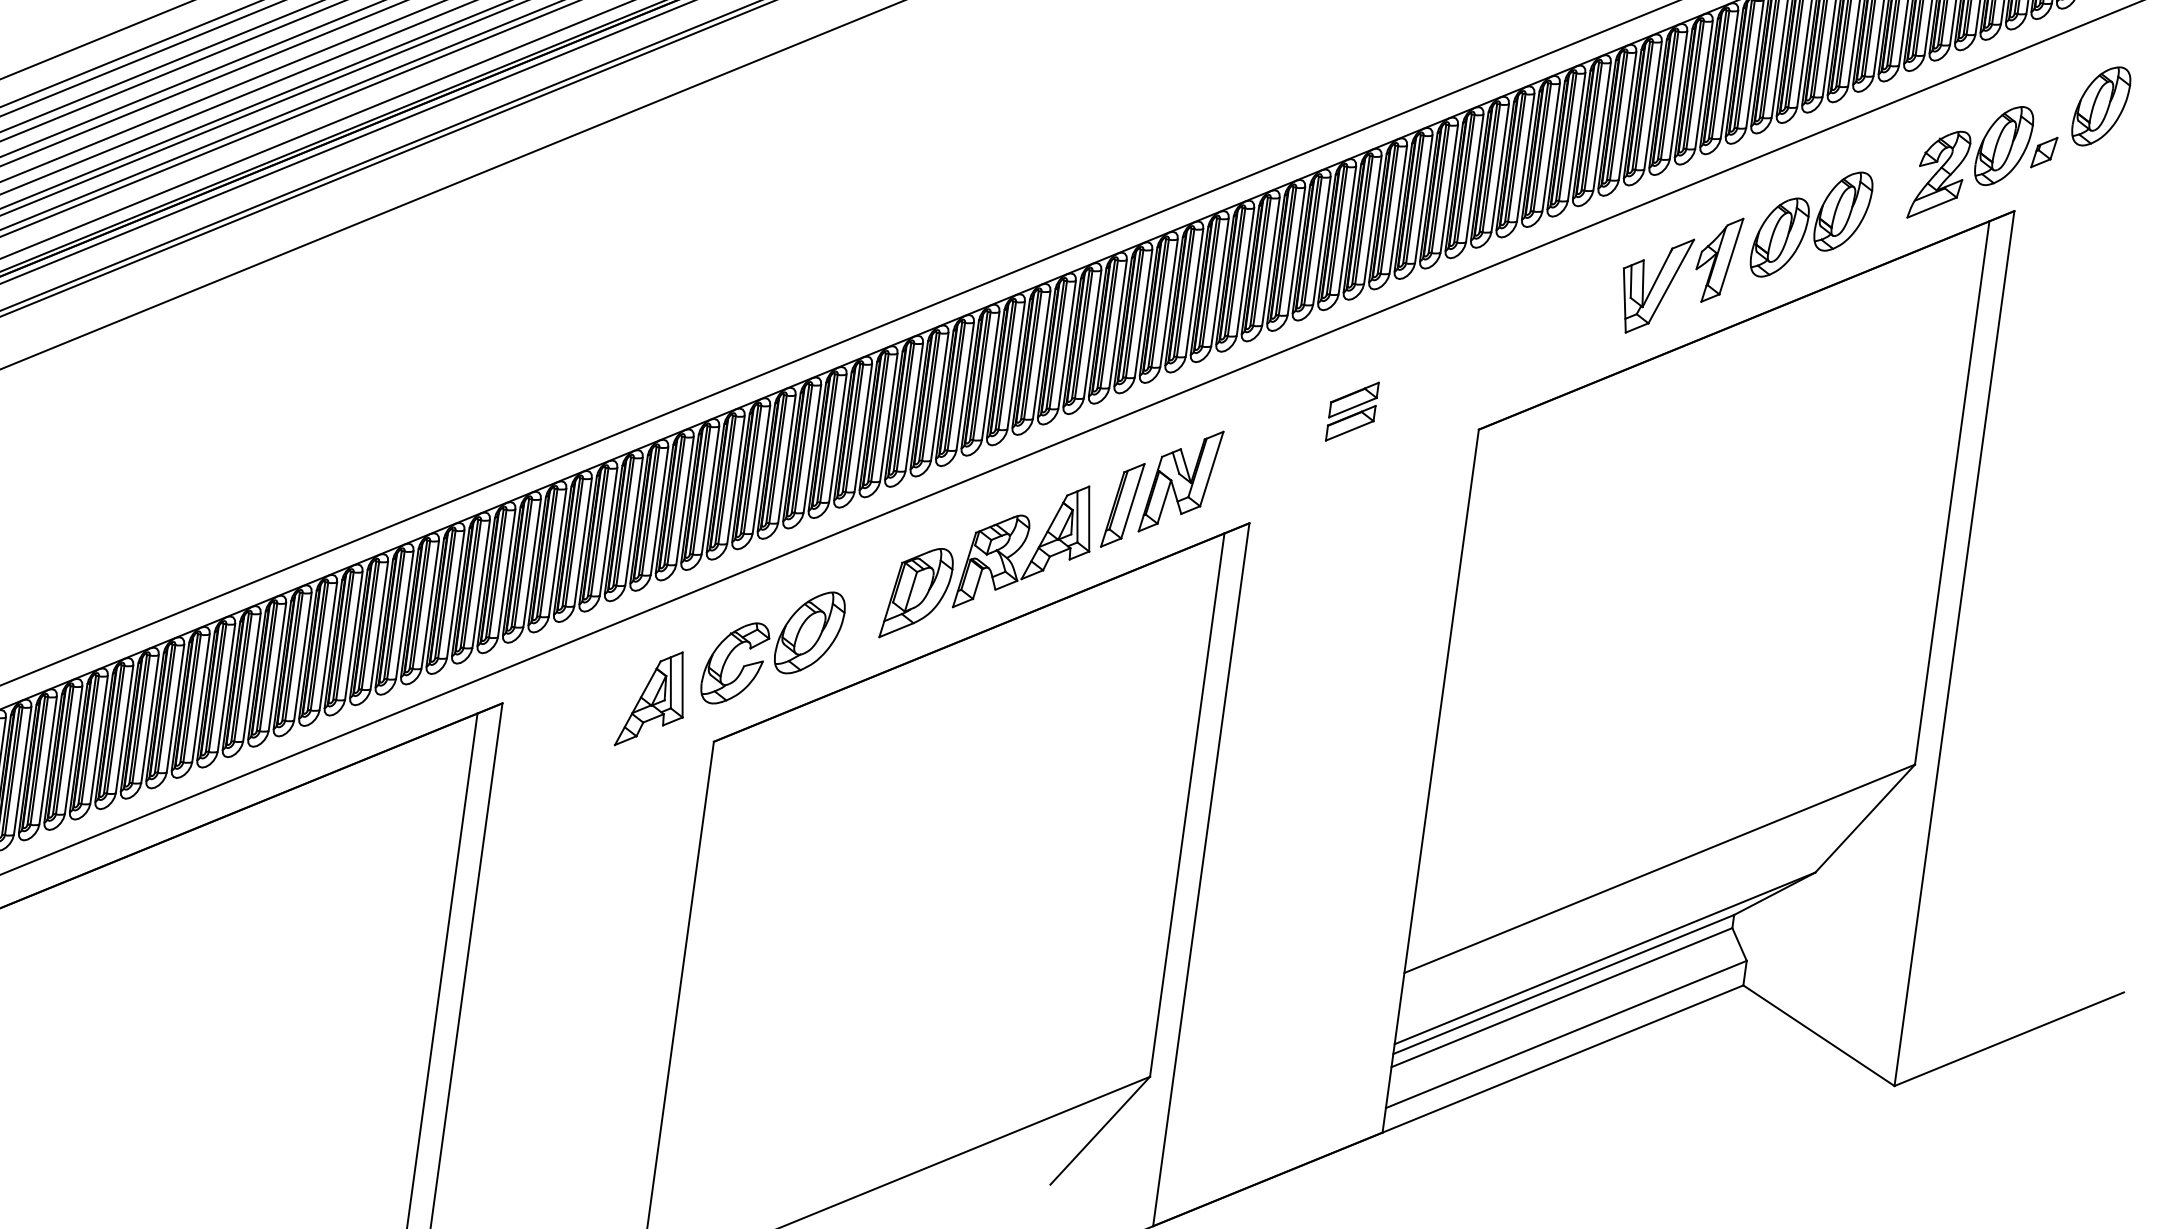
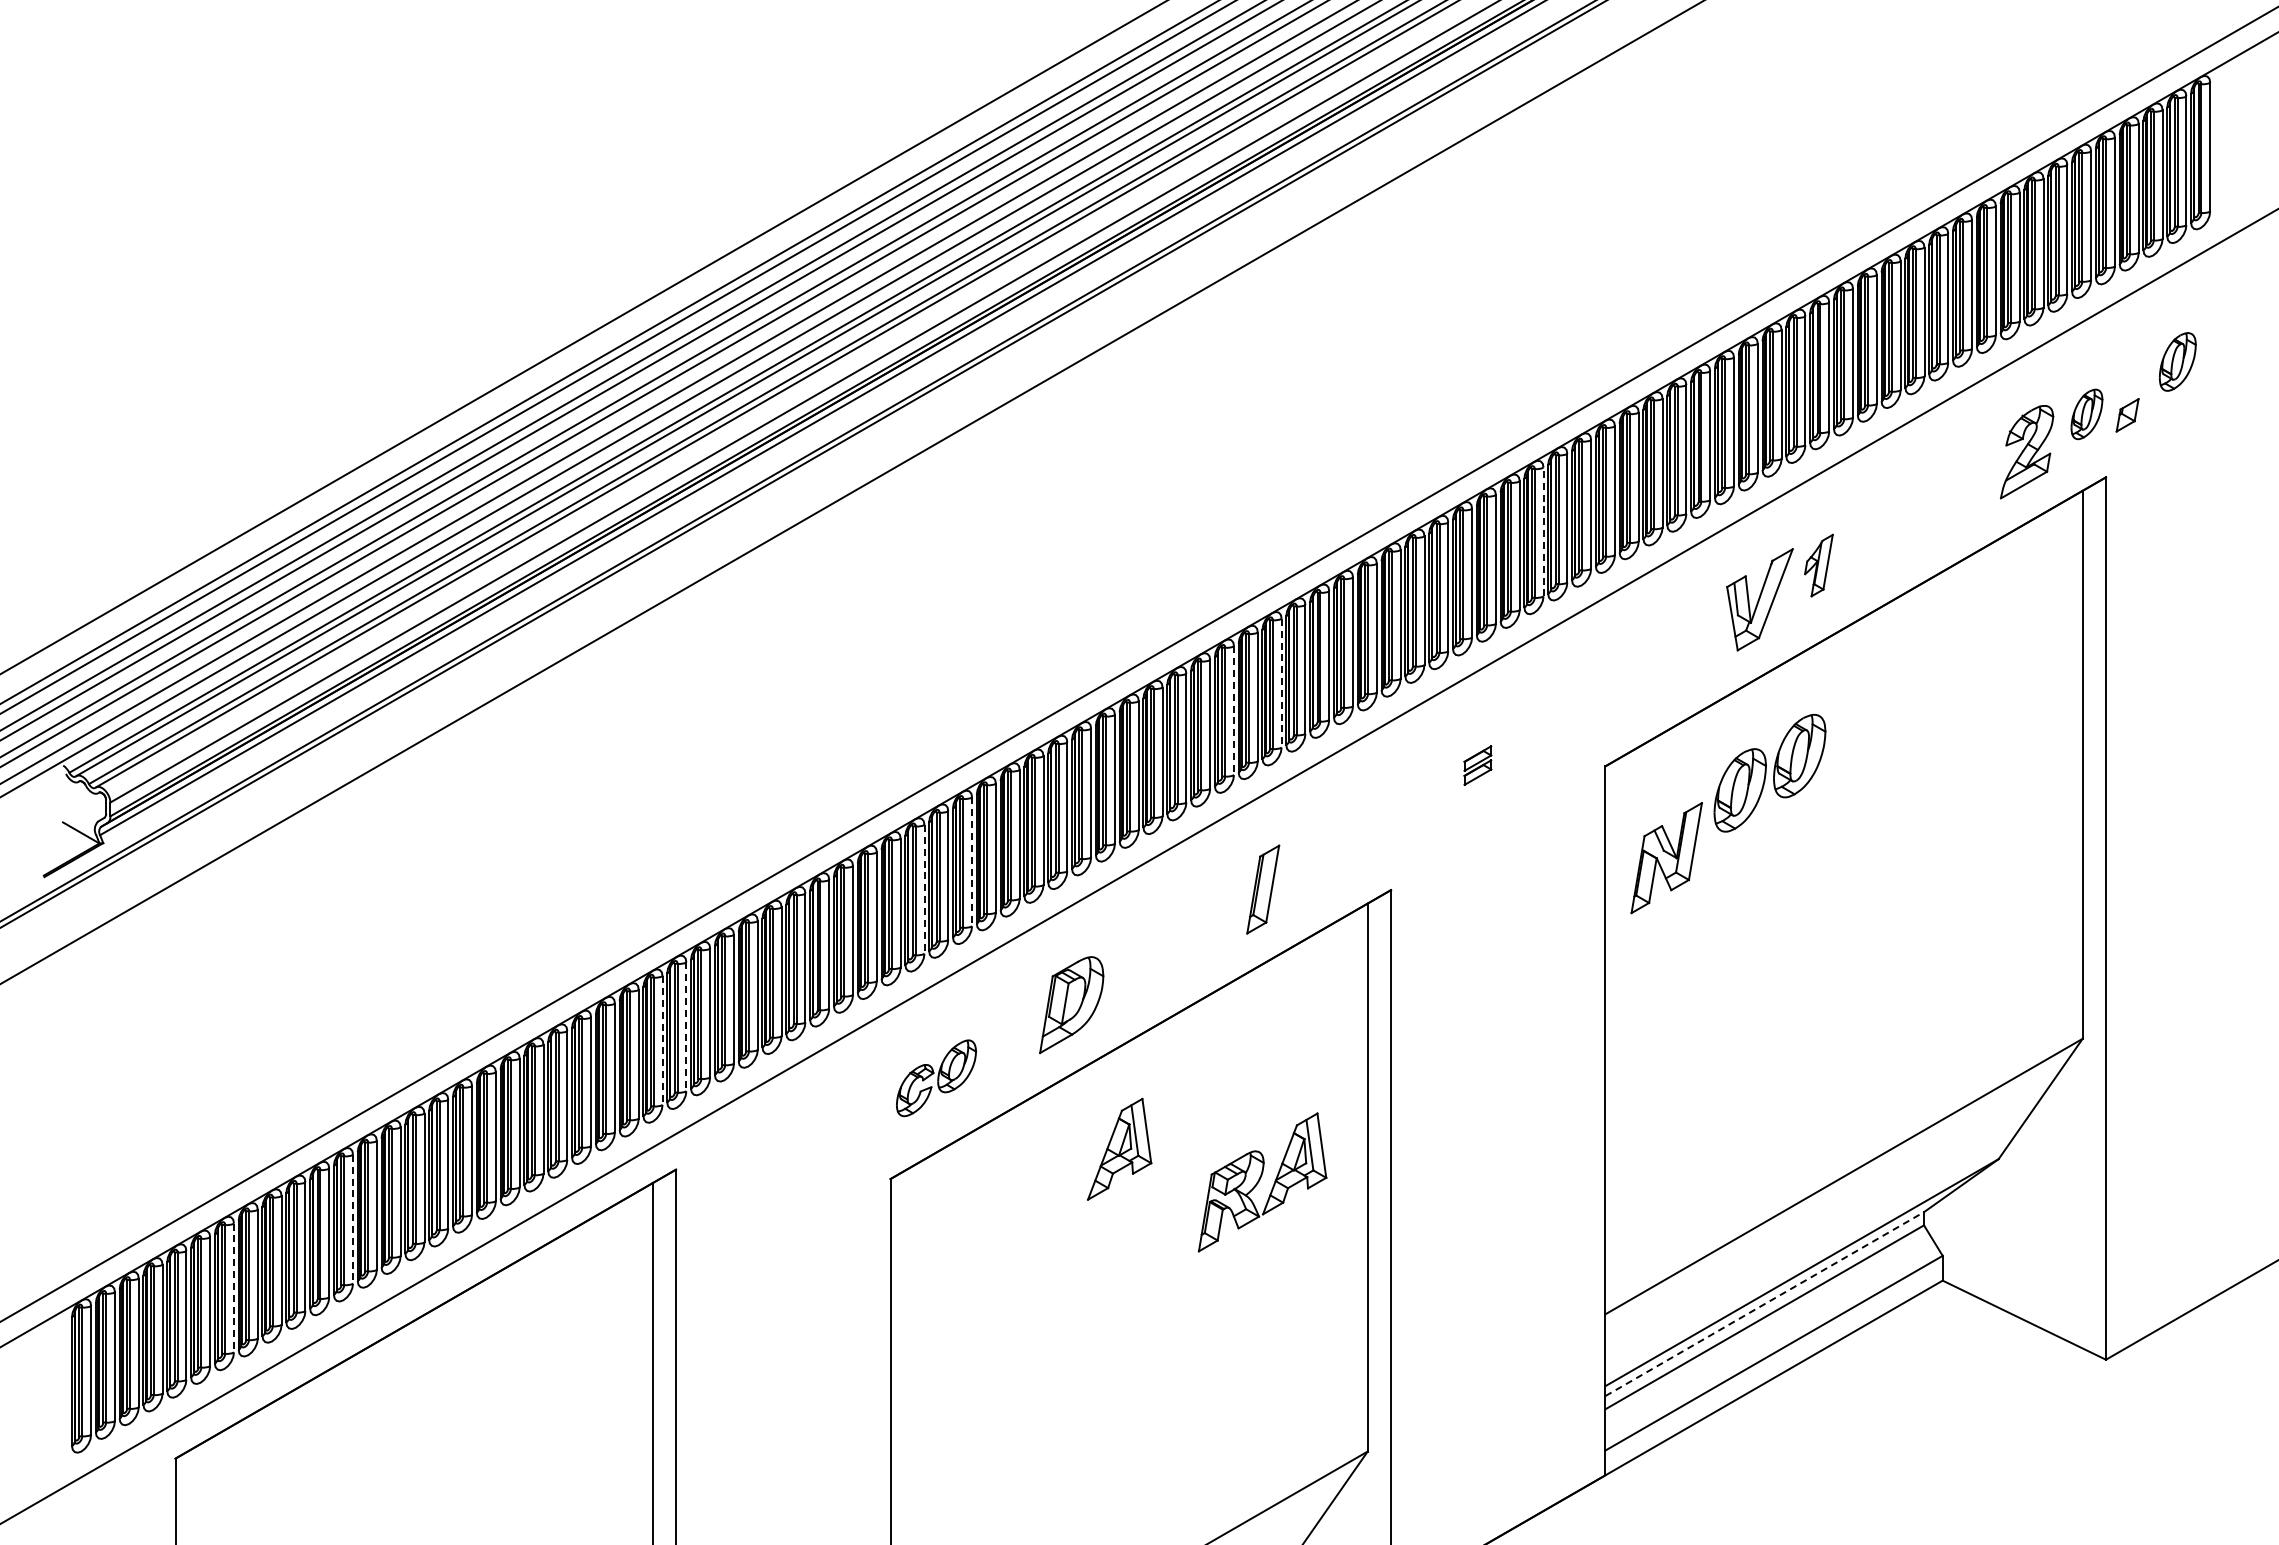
part: (2101, 105) -> (2177, 361), size x0.7
part: (2003, 146) -> (2086, 414), size x0.6
line: (1449, 188) -> (1543, 531), solid -> dashed
part: (1811, 223) -> (1769, 772), moved
part: (1717, 259) -> (1818, 565), size x0.7
line: (1168, 303) -> (1281, 683), solid -> dashed
line: (1118, 324) -> (1234, 711), solid -> dashed
part: (1352, 411) -> (1477, 765), size x0.6
line: (838, 439) -> (972, 862), solid -> dashed
line: (786, 459) -> (924, 889), solid -> dashed
part: (1180, 481) -> (1666, 858), moved
part: (1025, 547) -> (1262, 1182), moved
line: (532, 563) -> (686, 1027), solid -> dashed
line: (506, 574) -> (662, 1041), solid -> dashed
part: (773, 648) -> (936, 1078), size x0.6
part: (653, 698) -> (1119, 1148), moved
line: (175, 708) -> (353, 1219), solid -> dashed
line: (48, 761) -> (234, 1288), solid -> dashed
line: (1563, 984) -> (1764, 1304), solid -> dashed

